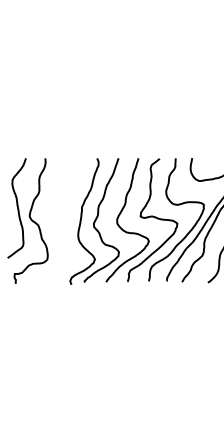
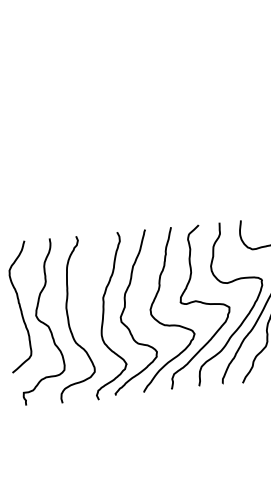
curve: (54, 221) -> (69, 319), added

